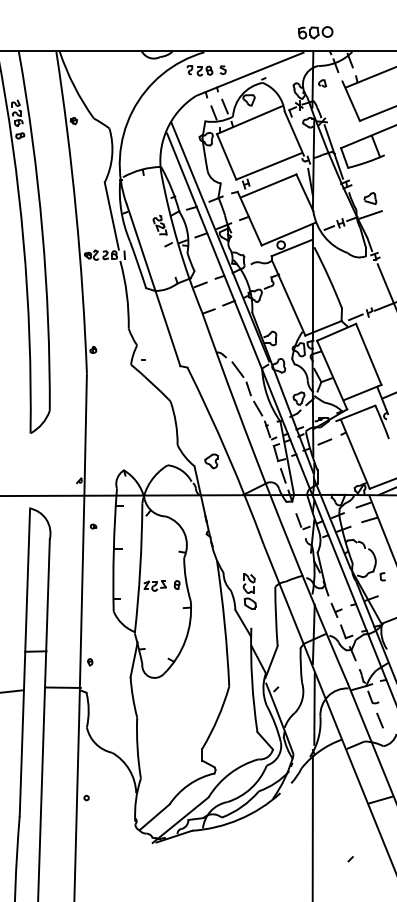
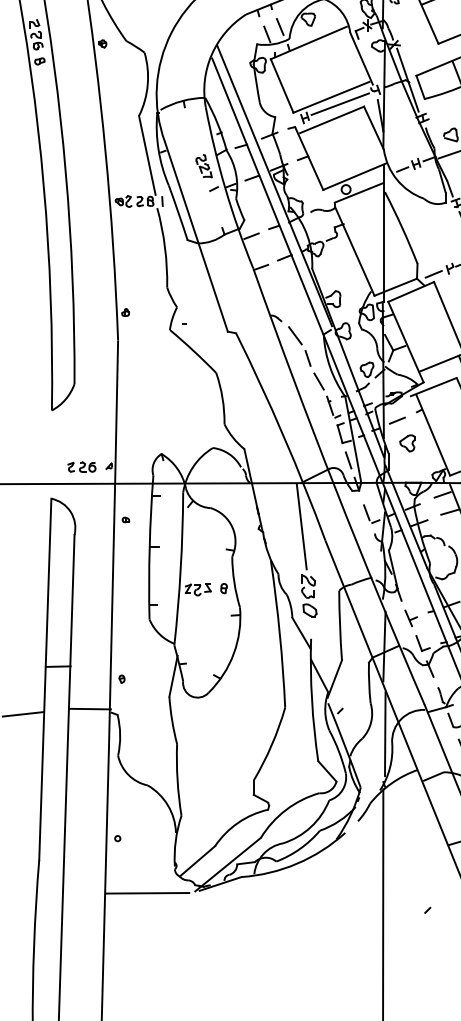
line: (275, 172) -> (339, 104), added
part: (211, 461) -> (407, 443), moved
part: (55, 481) -> (81, 467), added
line: (243, 531) -> (301, 525), added
line: (112, 844) -> (148, 893), added

